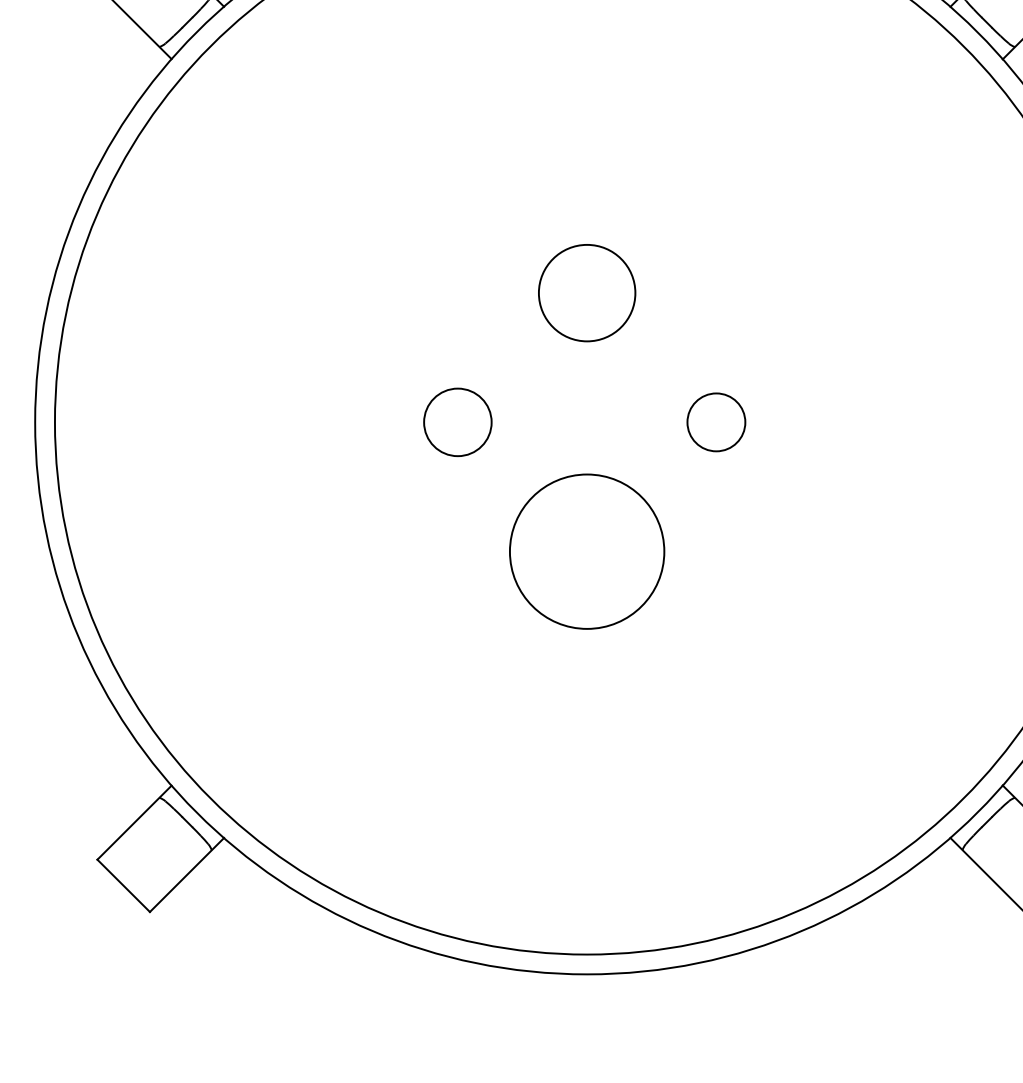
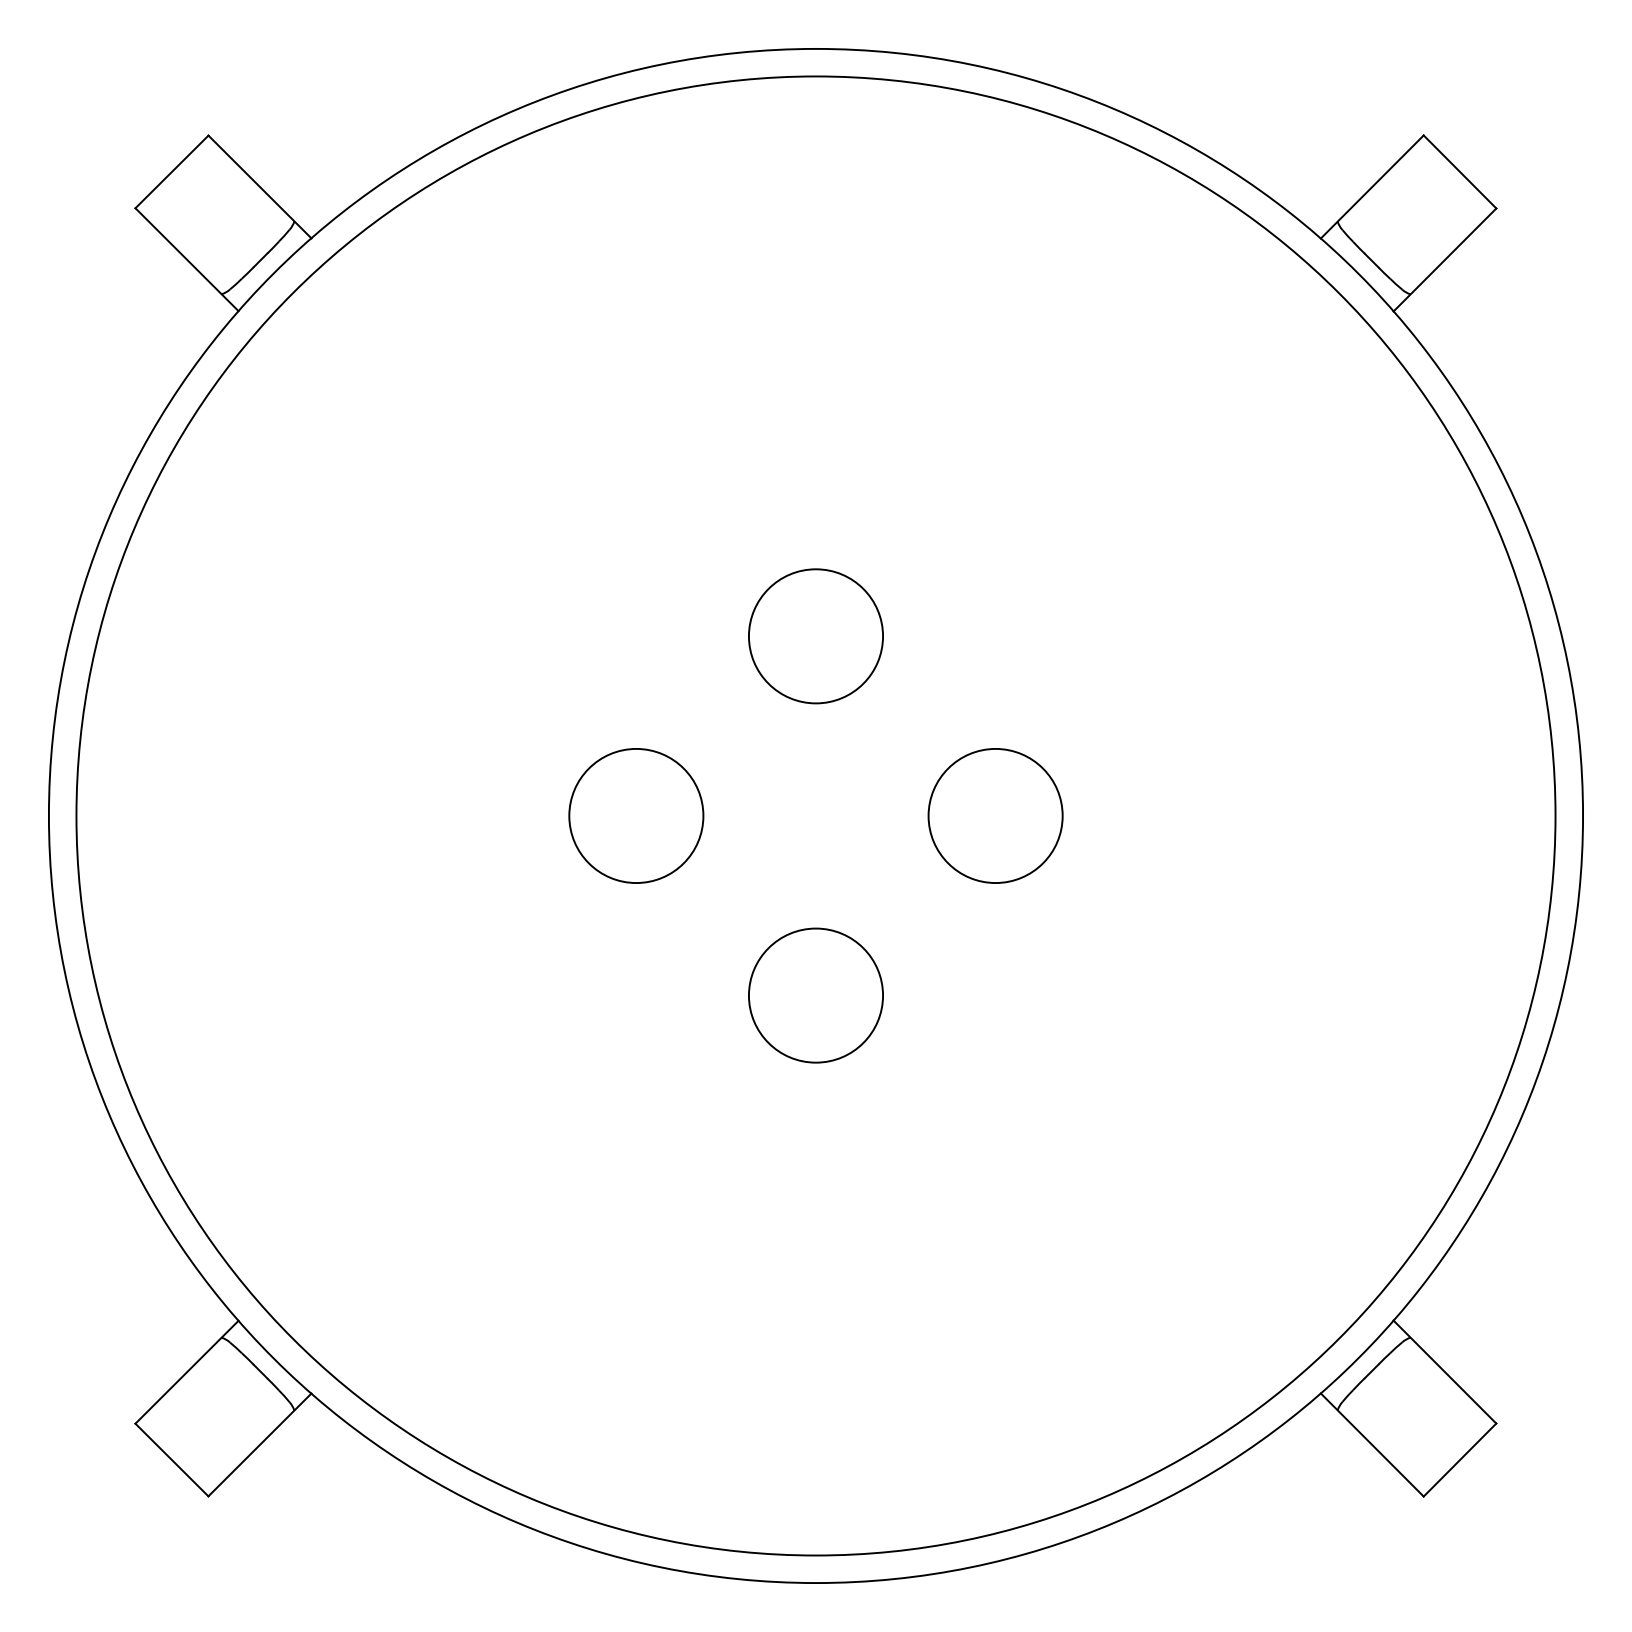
circle: (457, 422) -> (636, 815), size x1.43
circle: (716, 422) -> (995, 815), size x1.67
circle: (586, 551) -> (815, 995), size x0.62

